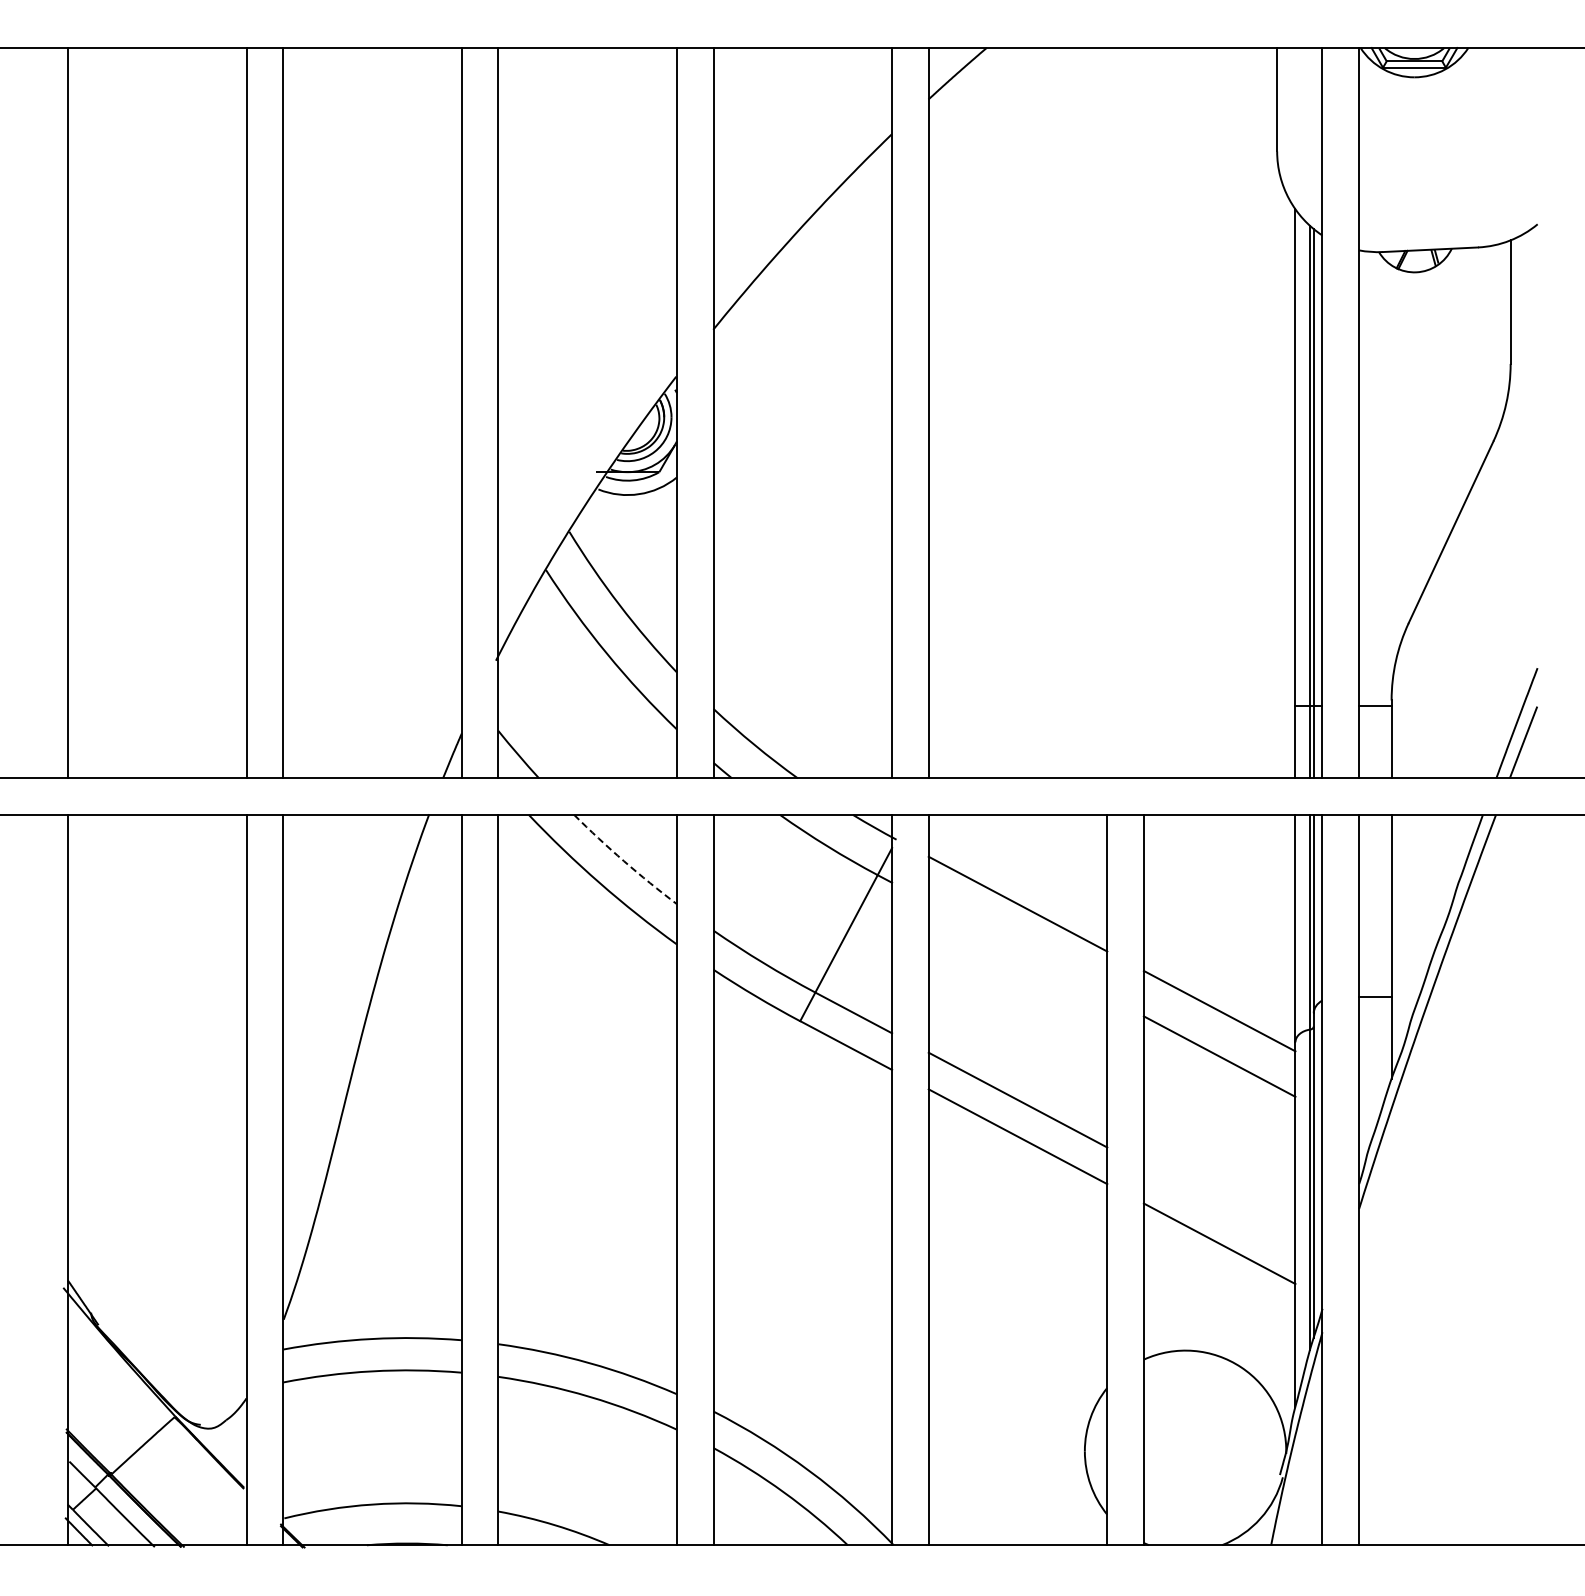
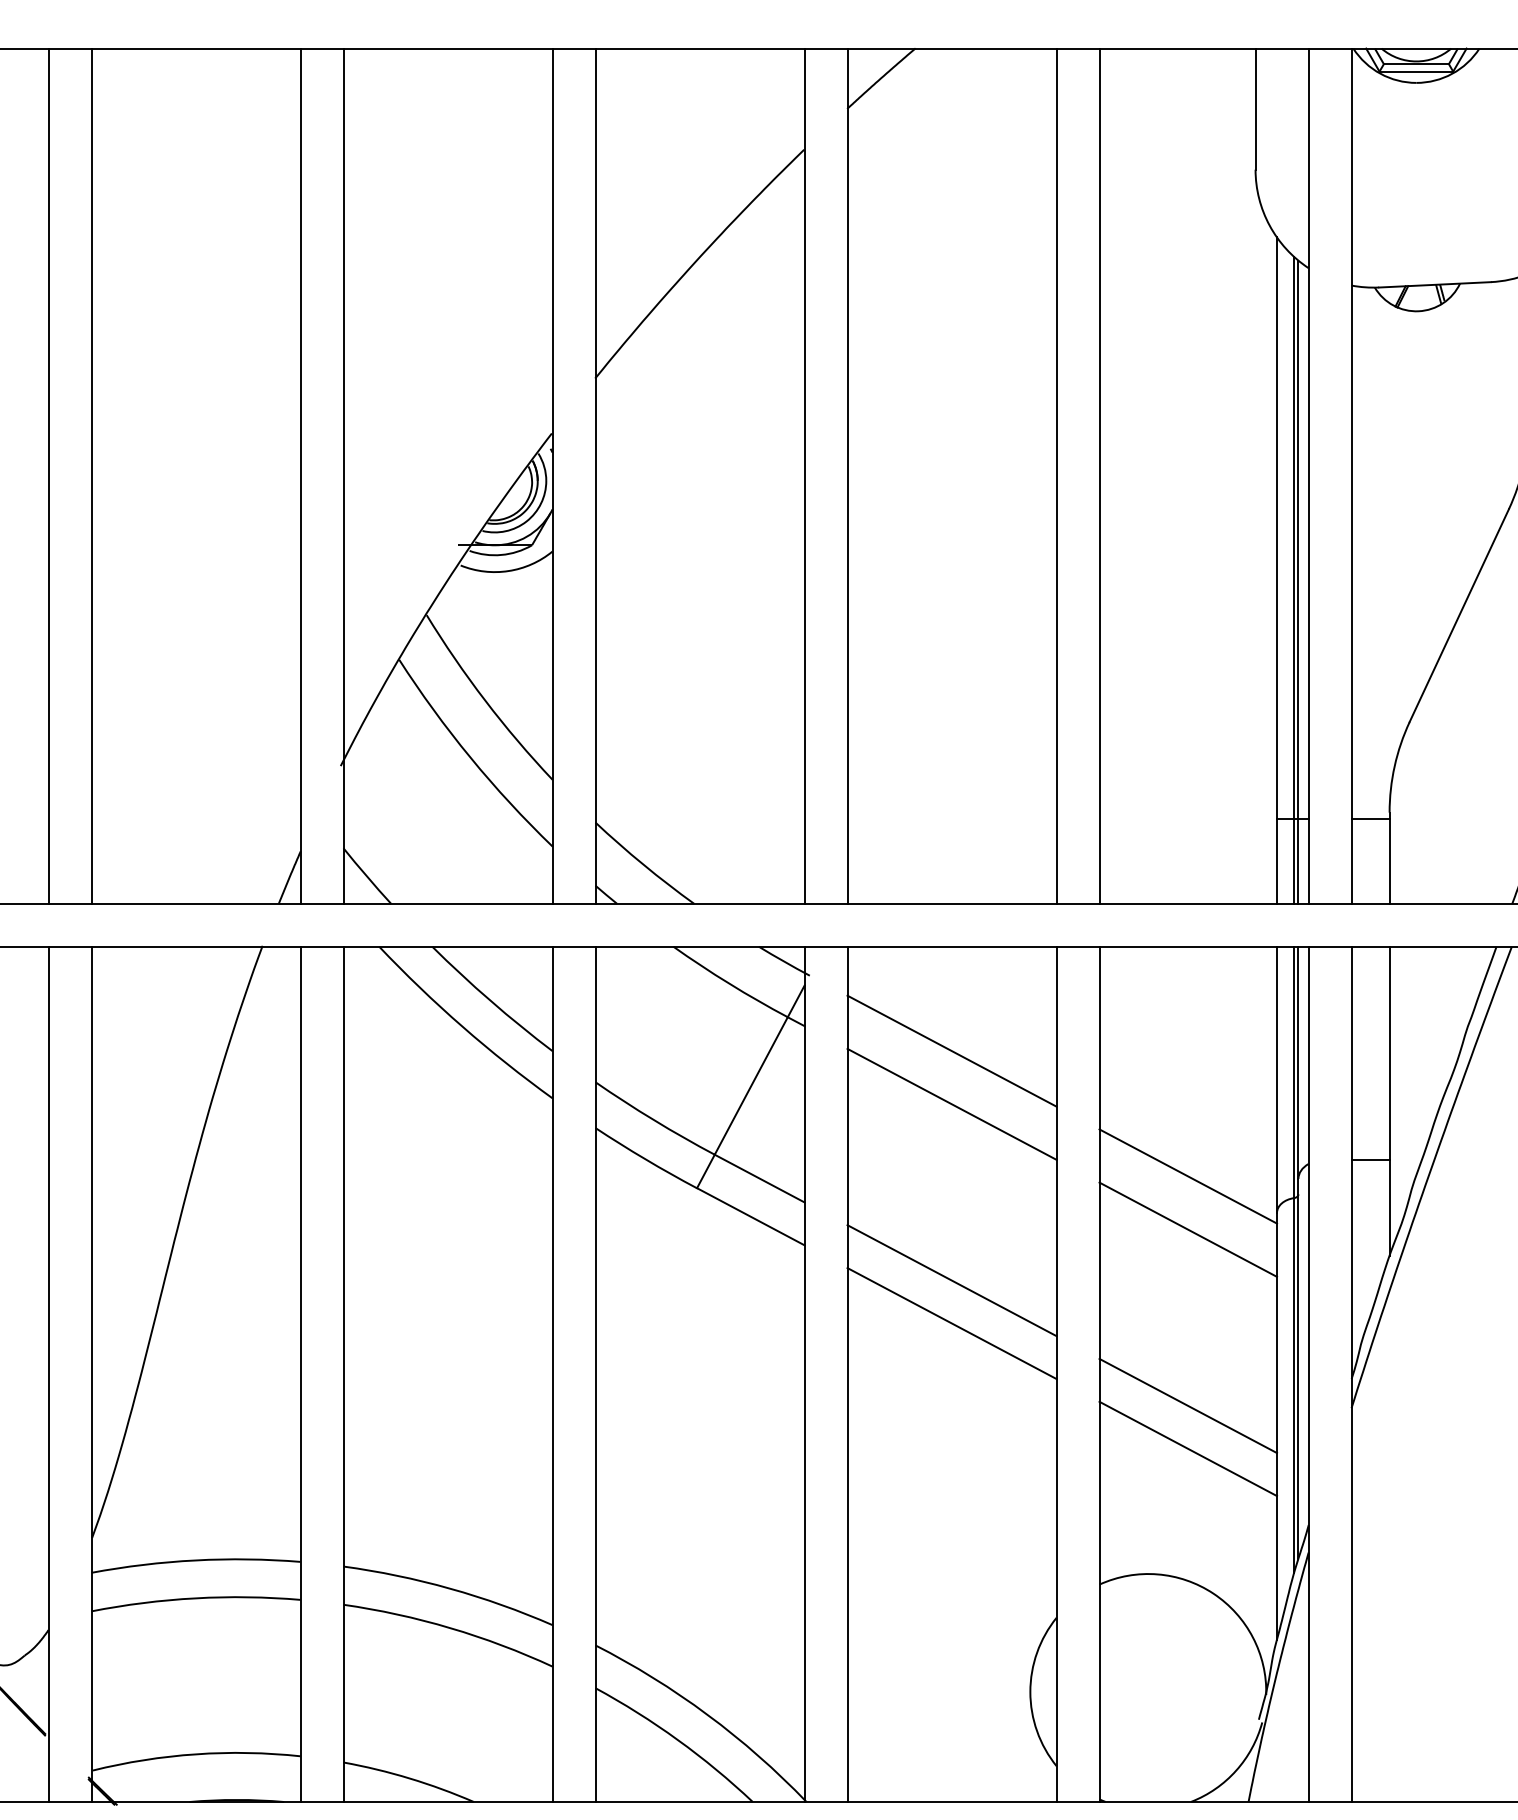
line: (1107, 413) -> (1056, 476), added
line: (1143, 413) -> (1099, 476), added
arc: (624, 861) -> (491, 1001), dashed -> solid
line: (1017, 949) -> (951, 1104), added
line: (1219, 1206) -> (1188, 1405), added

